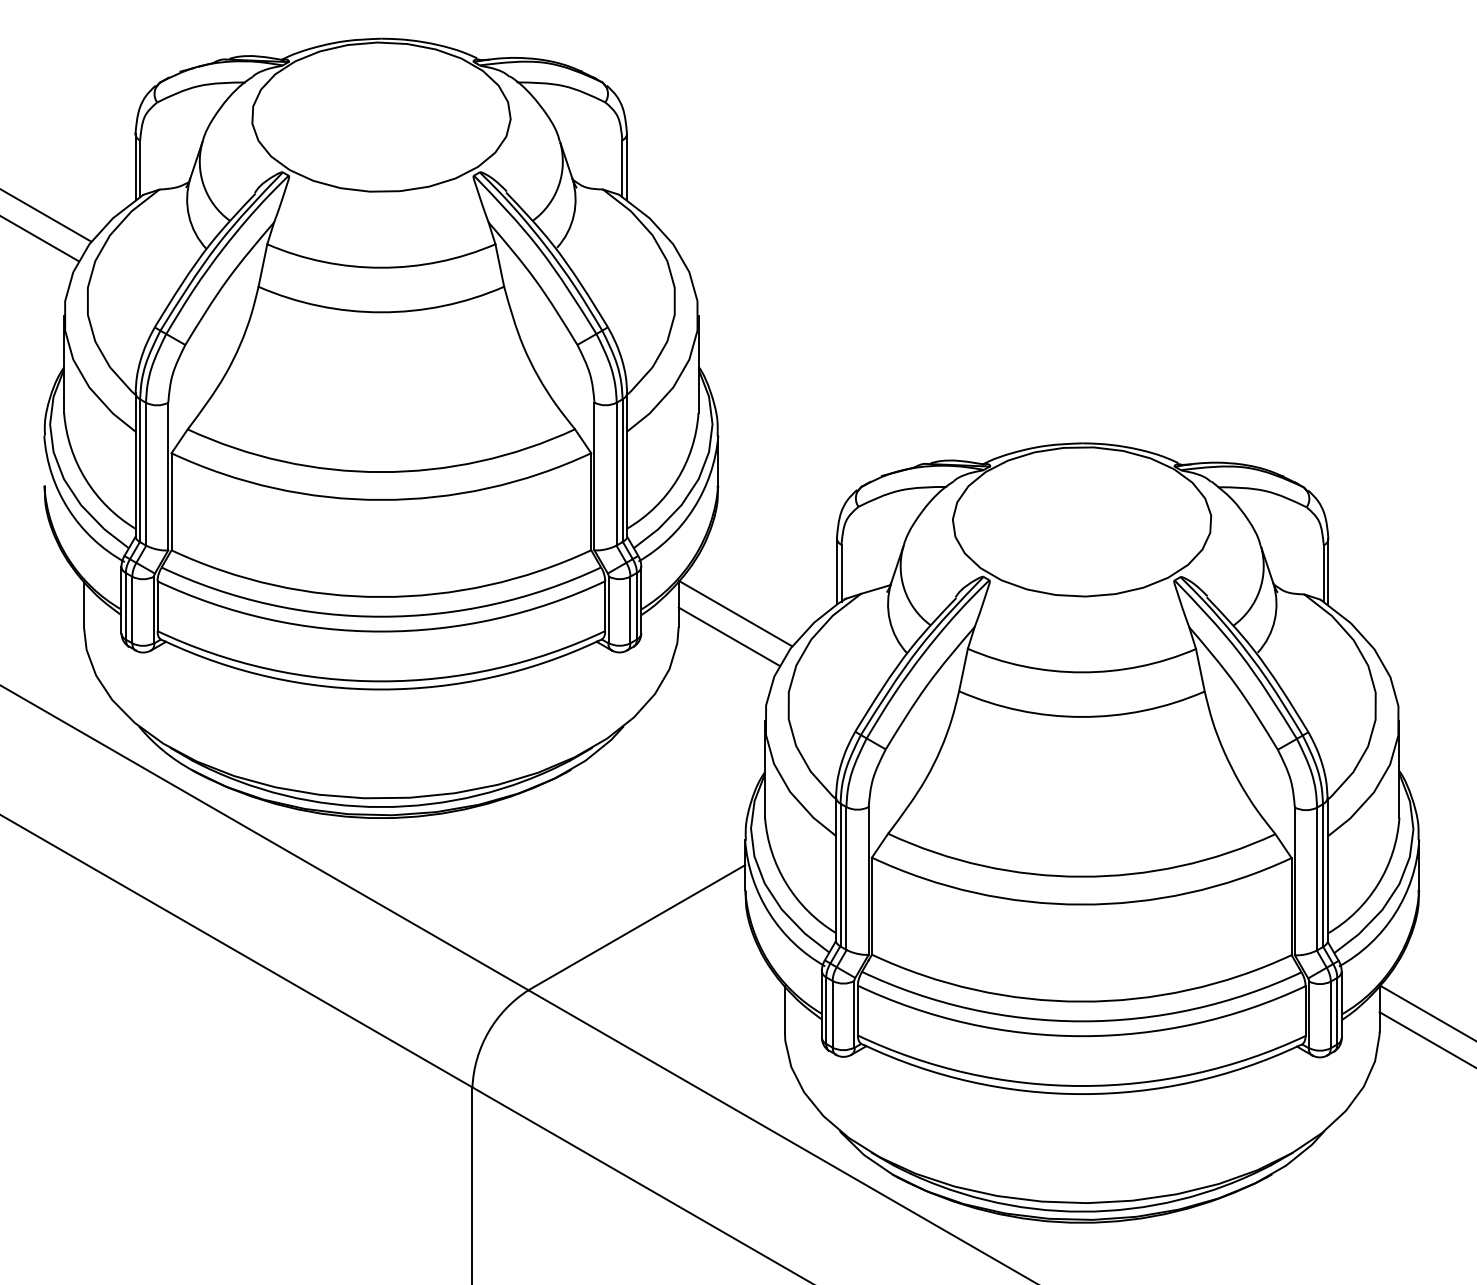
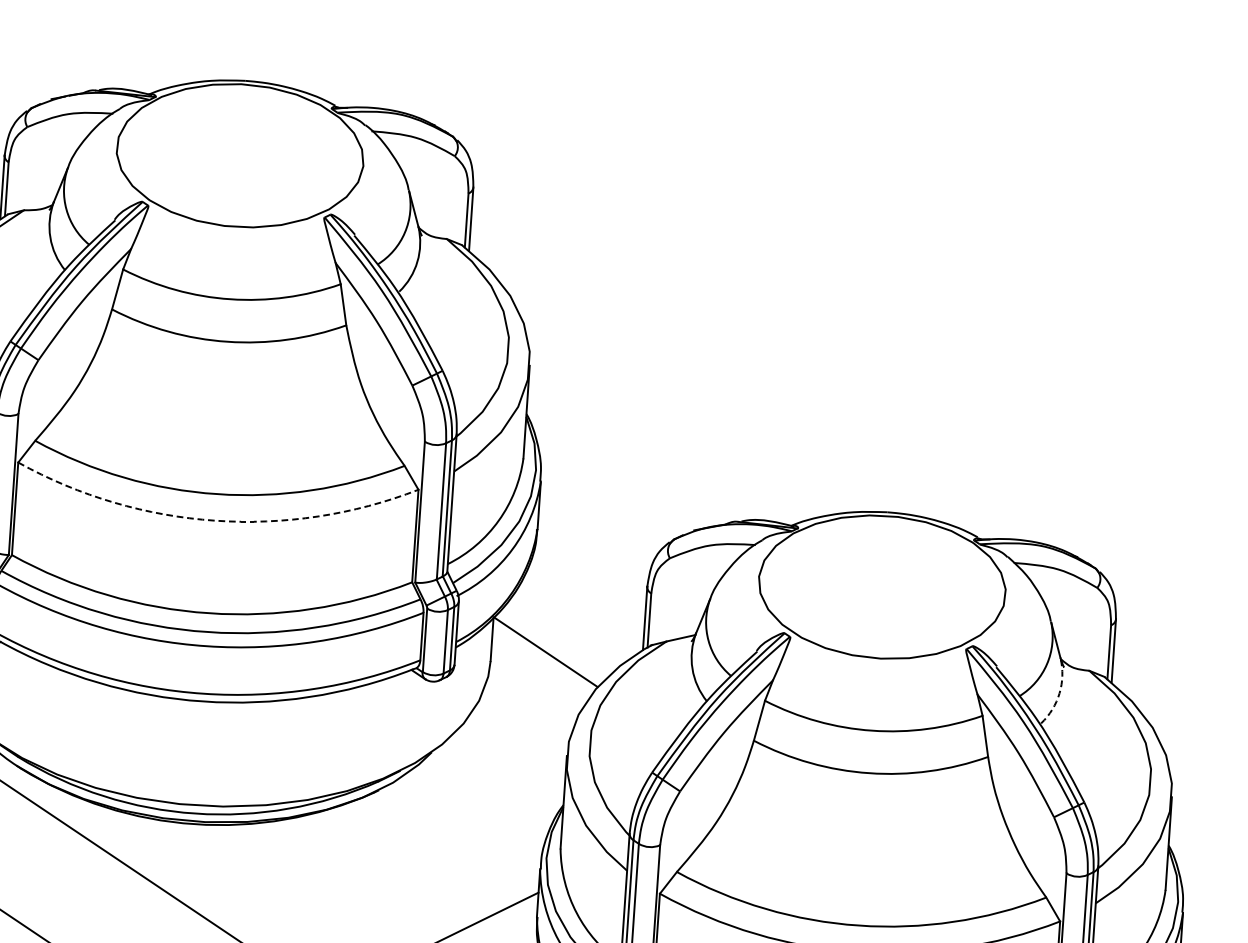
arc: (381, 499) -> (215, 520), solid -> dashed
arc: (1274, 620) -> (1059, 693), solid -> dashed
line: (728, 636) -> (537, 673), removed

